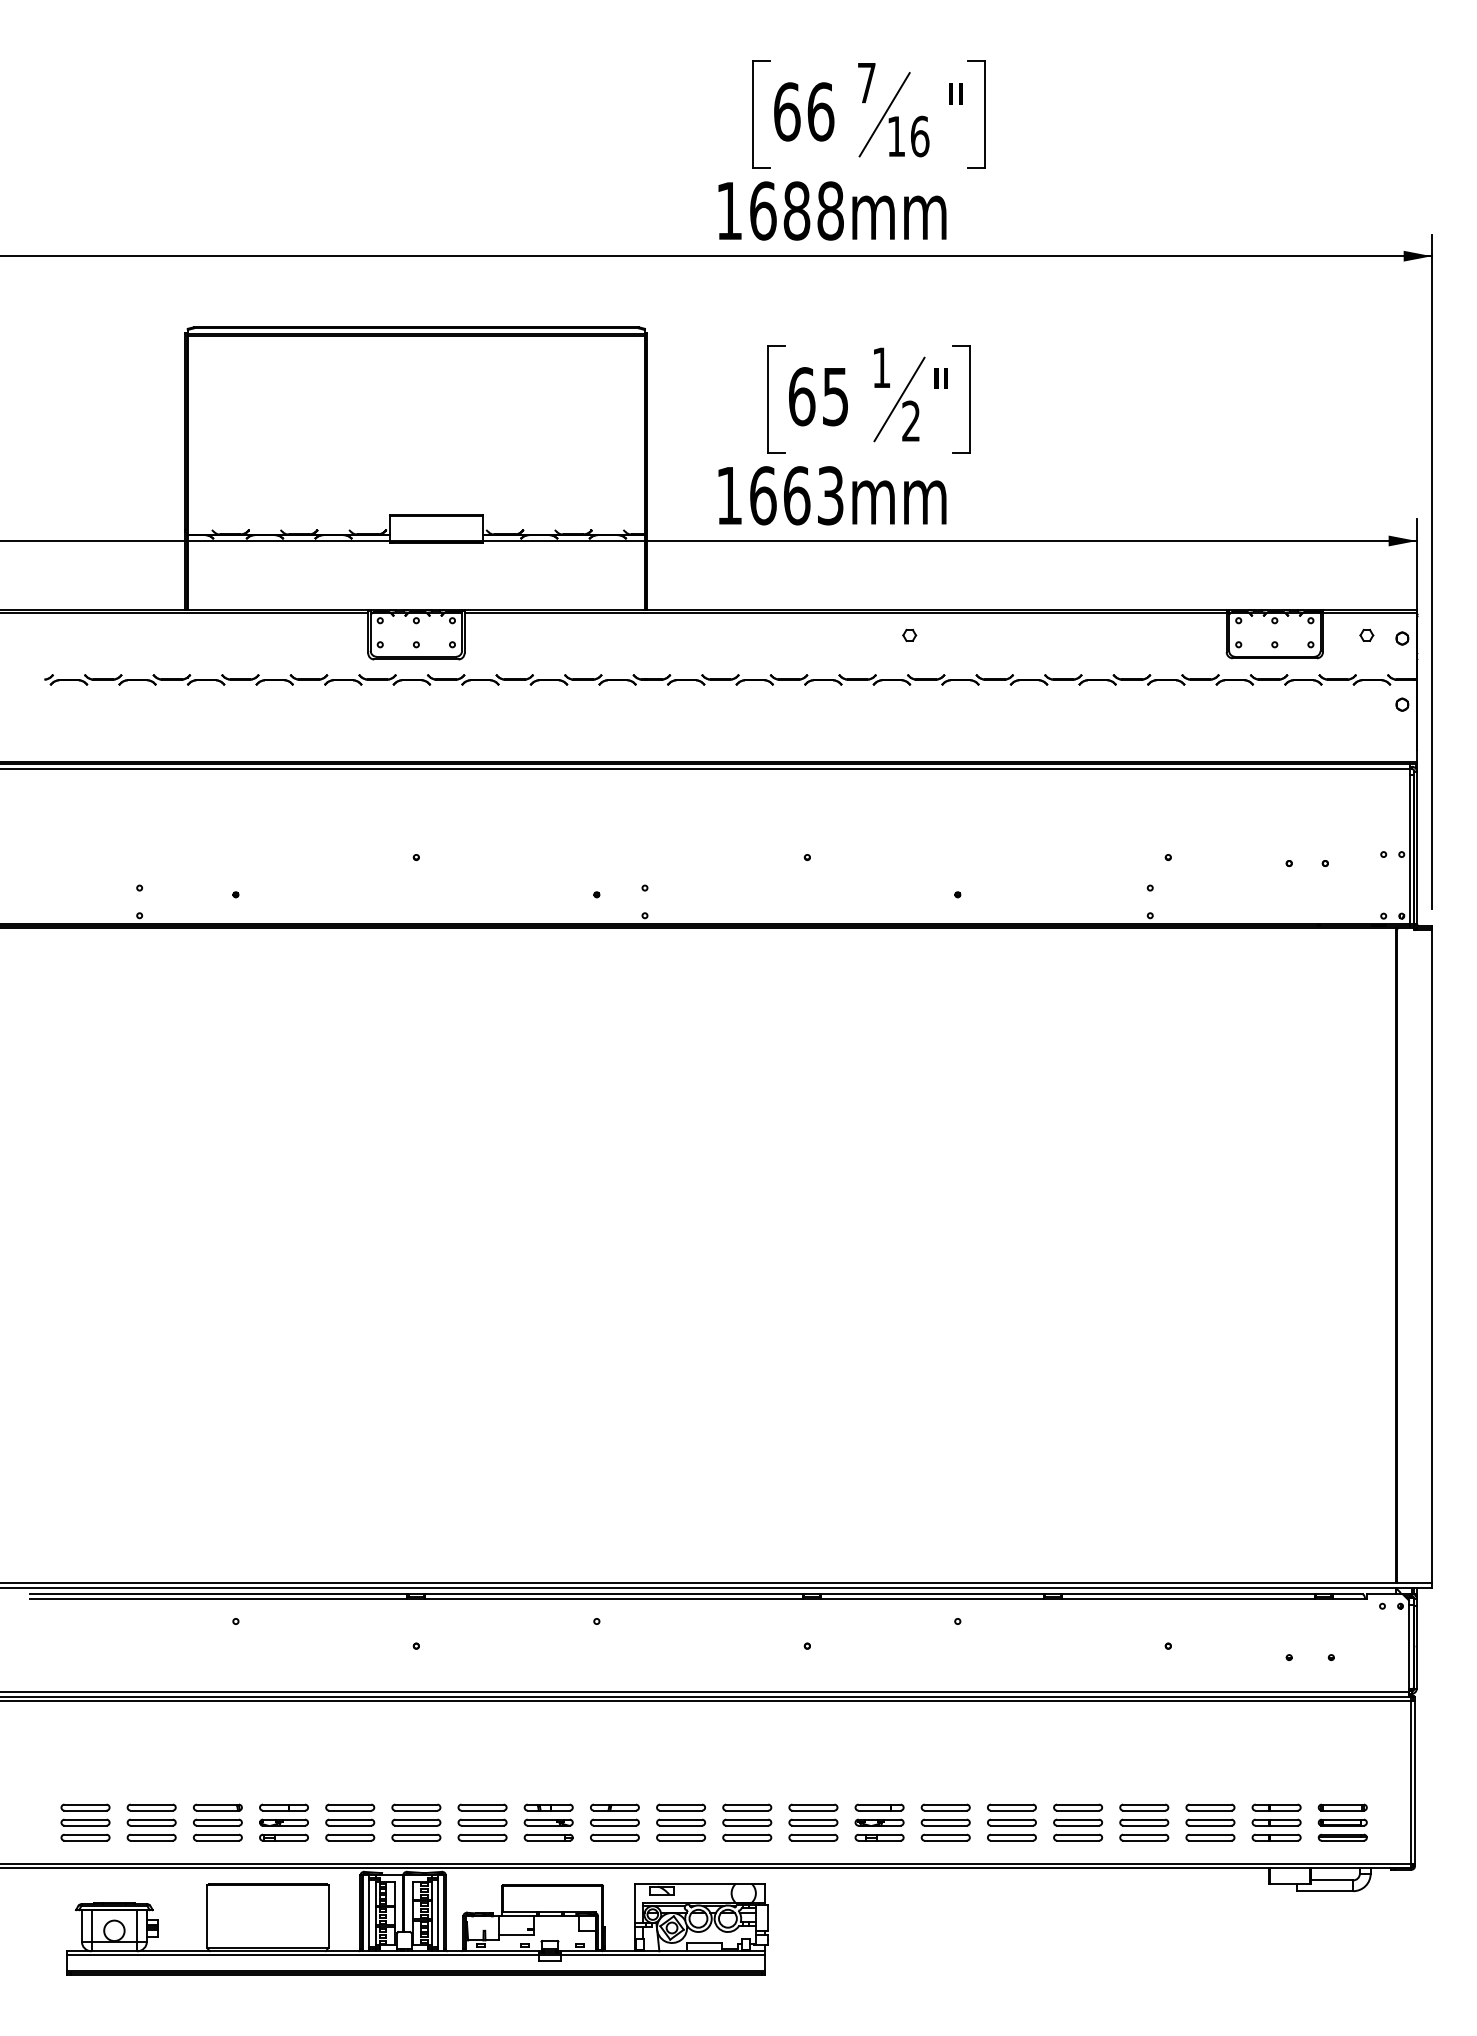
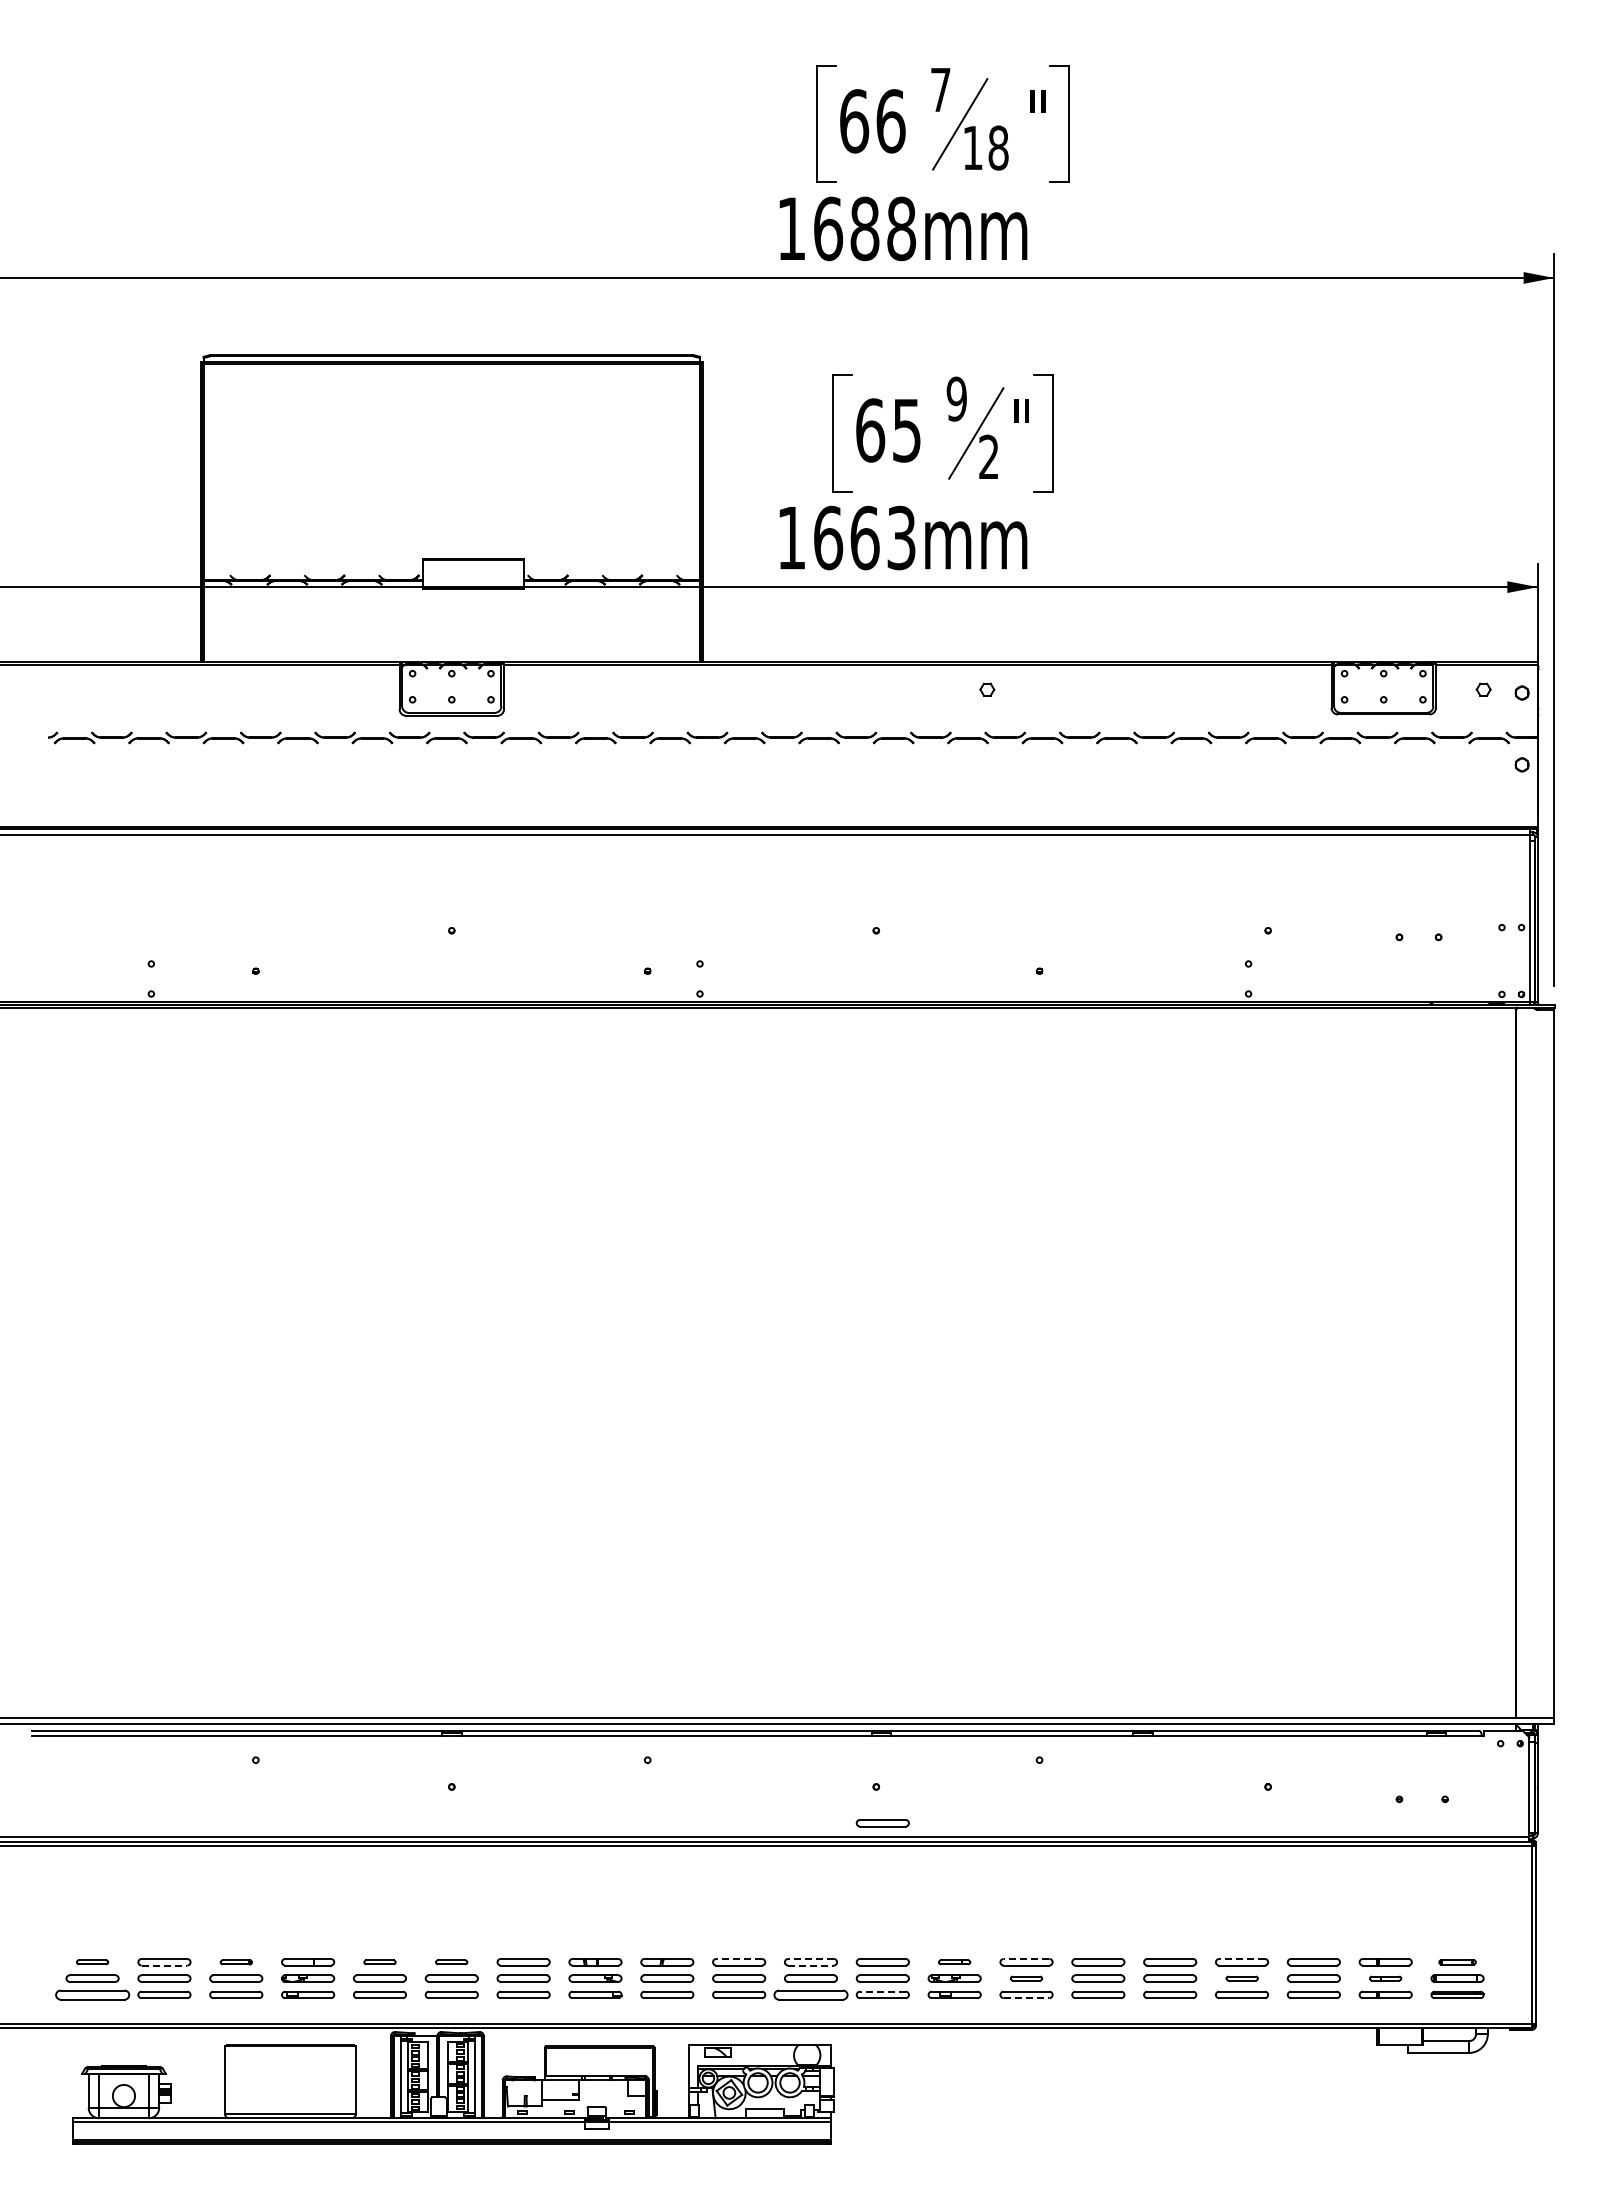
text: (919, 136) -> (998, 147), 16 -> 18
text: (881, 367) -> (956, 398), 1 -> 9
part: (813, 1679) -> (882, 1823), added
line: (681, 1805) -> (739, 1959), solid -> dashed
line: (747, 1805) -> (811, 1959), solid -> dashed
line: (945, 1805) -> (1026, 1959), solid -> dashed
line: (1144, 1805) -> (1242, 1959), solid -> dashed
part: (85, 1807) -> (92, 1962), size x0.6
part: (218, 1807) -> (236, 1962), size x0.6
part: (349, 1807) -> (379, 1962), size x0.6
part: (416, 1807) -> (451, 1962), size x0.6
part: (879, 1807) -> (954, 1962), size x0.6
part: (1342, 1807) -> (1457, 1962), size x0.7
line: (151, 1810) -> (164, 1965), solid -> dashed
line: (747, 1810) -> (811, 1965), solid -> dashed
part: (945, 1822) -> (1026, 1978), size x0.6
part: (1144, 1822) -> (1242, 1978), size x0.6
part: (1276, 1822) -> (1385, 1978), size x0.6
line: (813, 1834) -> (882, 1991), solid -> dashed
part: (85, 1837) -> (92, 1994), size x1.4
part: (746, 1837) -> (810, 1994), size x1.4
line: (945, 1841) -> (1026, 1998), solid -> dashed

